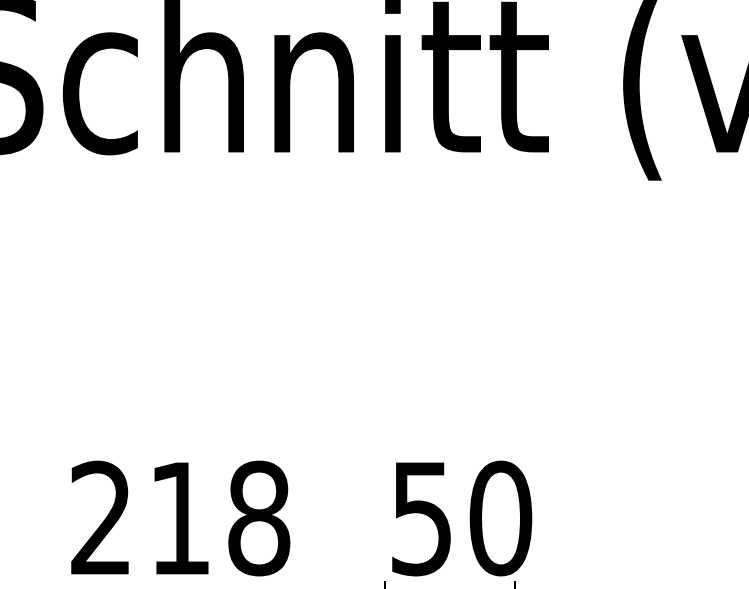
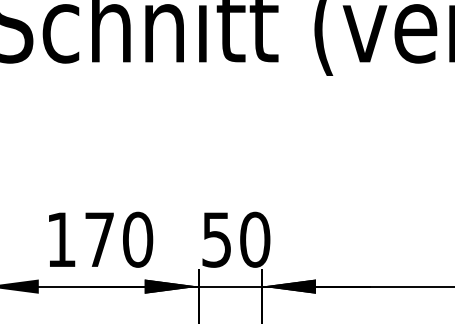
text: (179, 517) -> (99, 239), 218 -> 170

